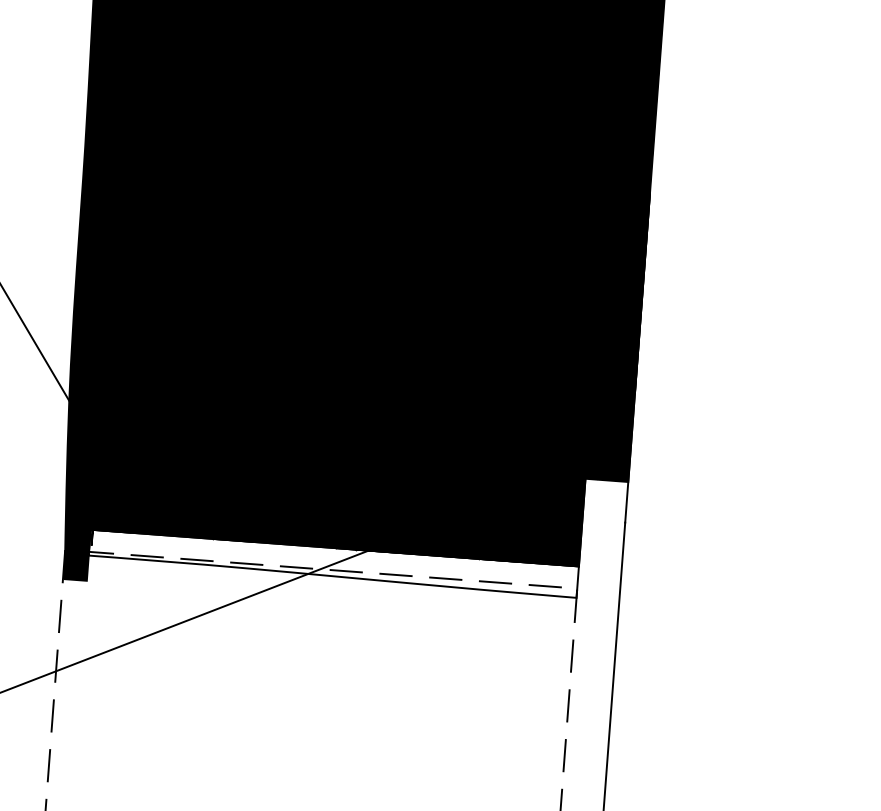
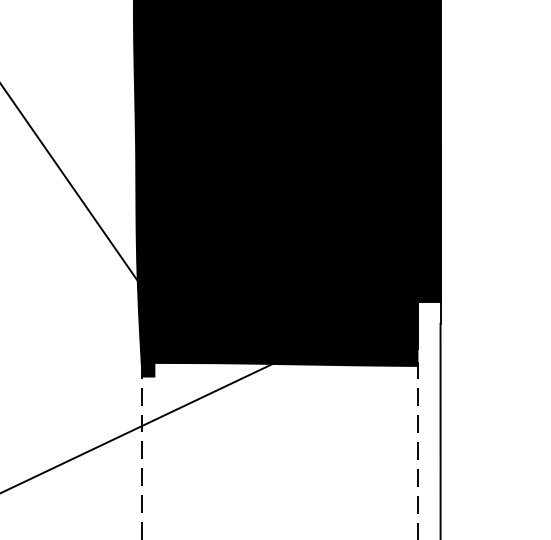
fill: (332, 563) -> (285, 357), added

